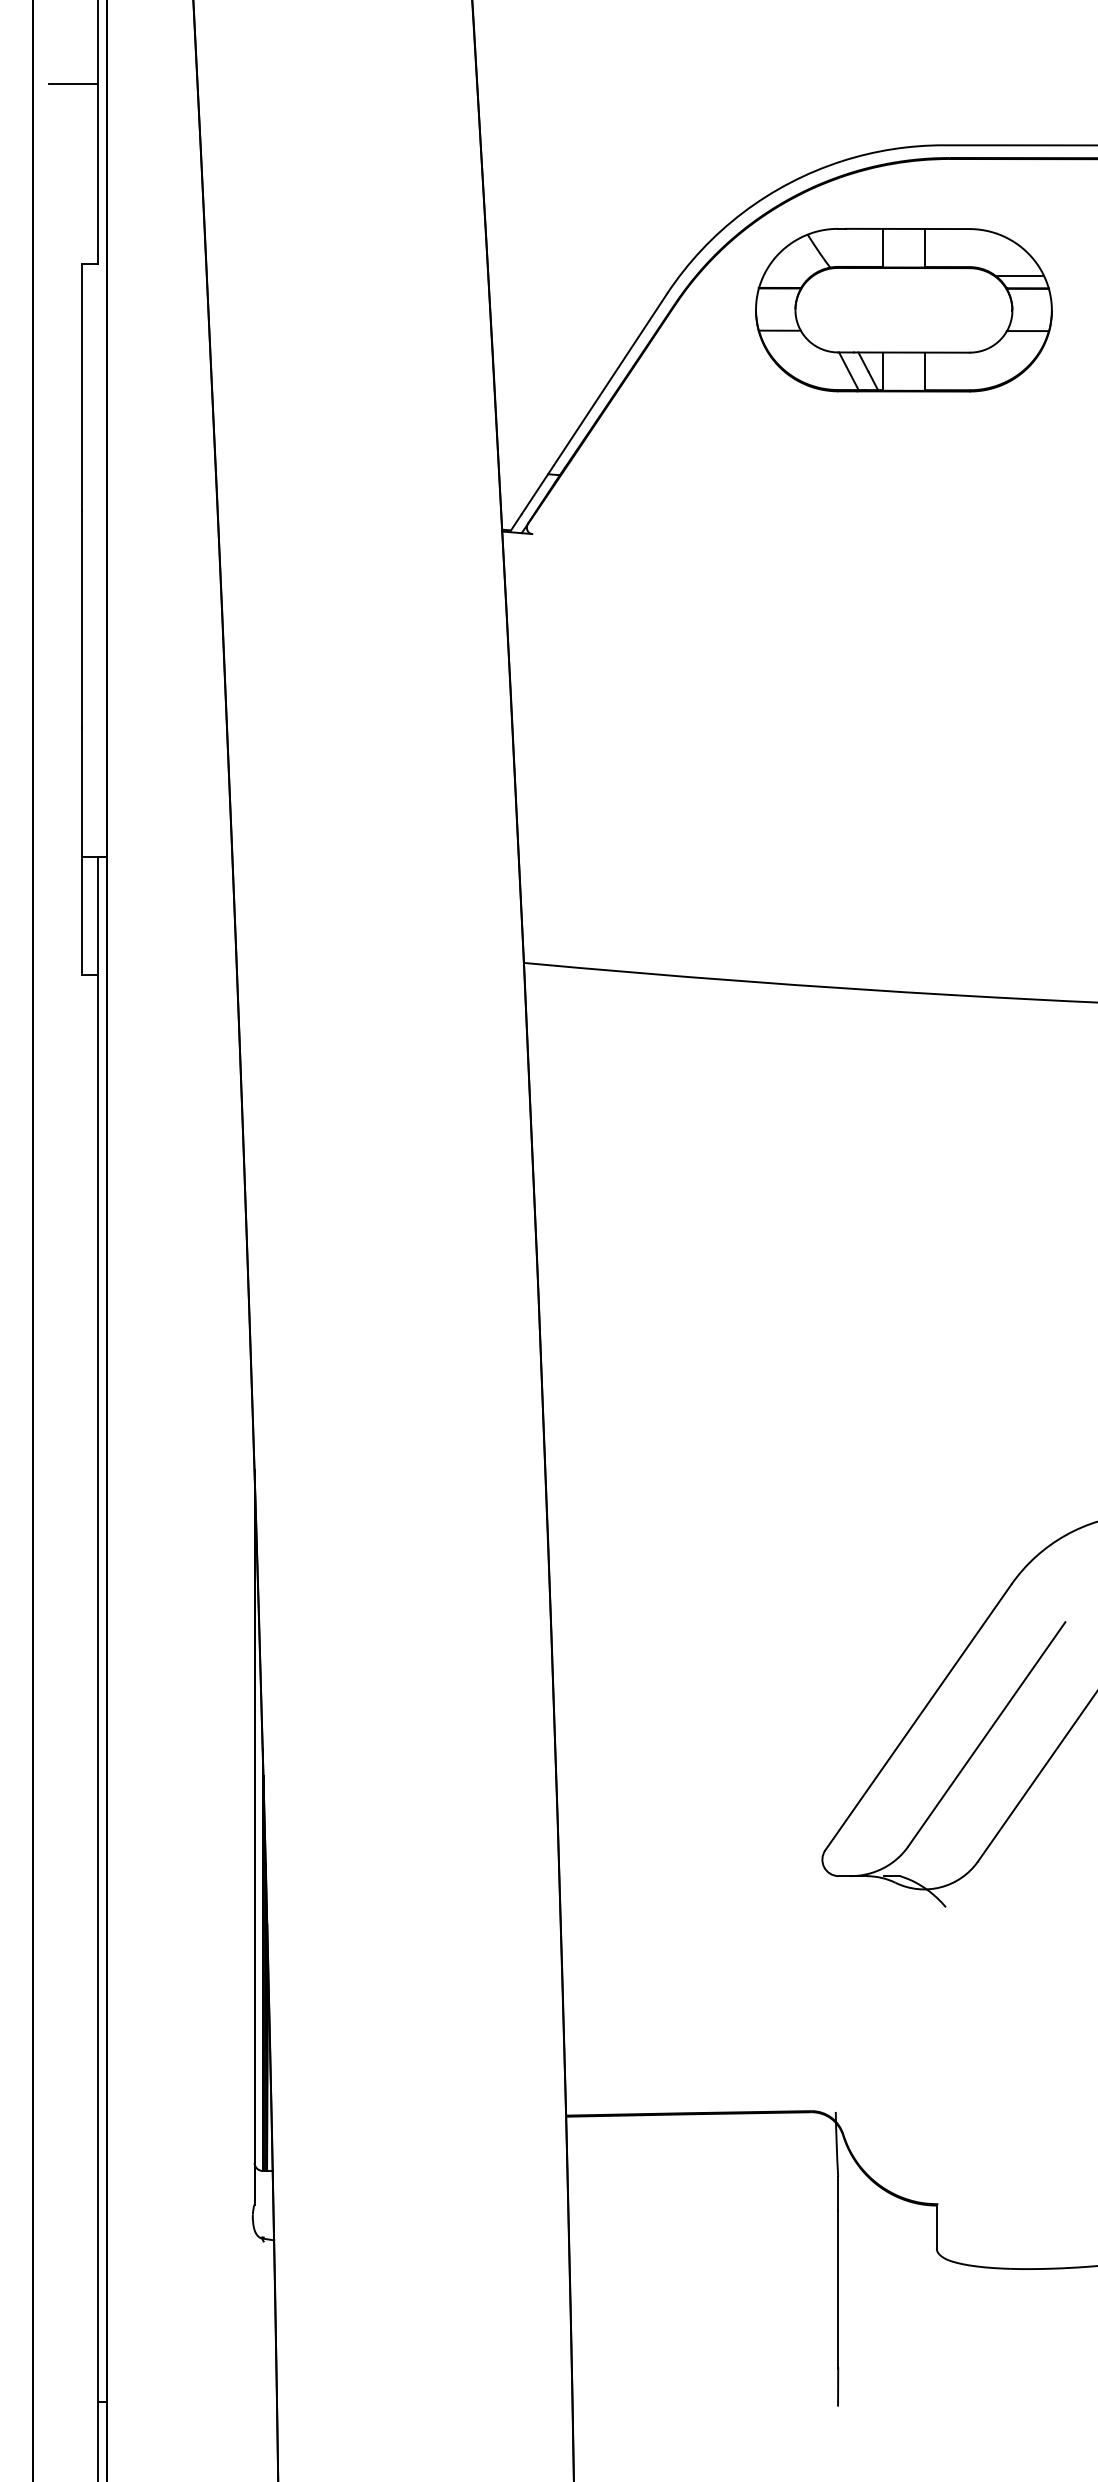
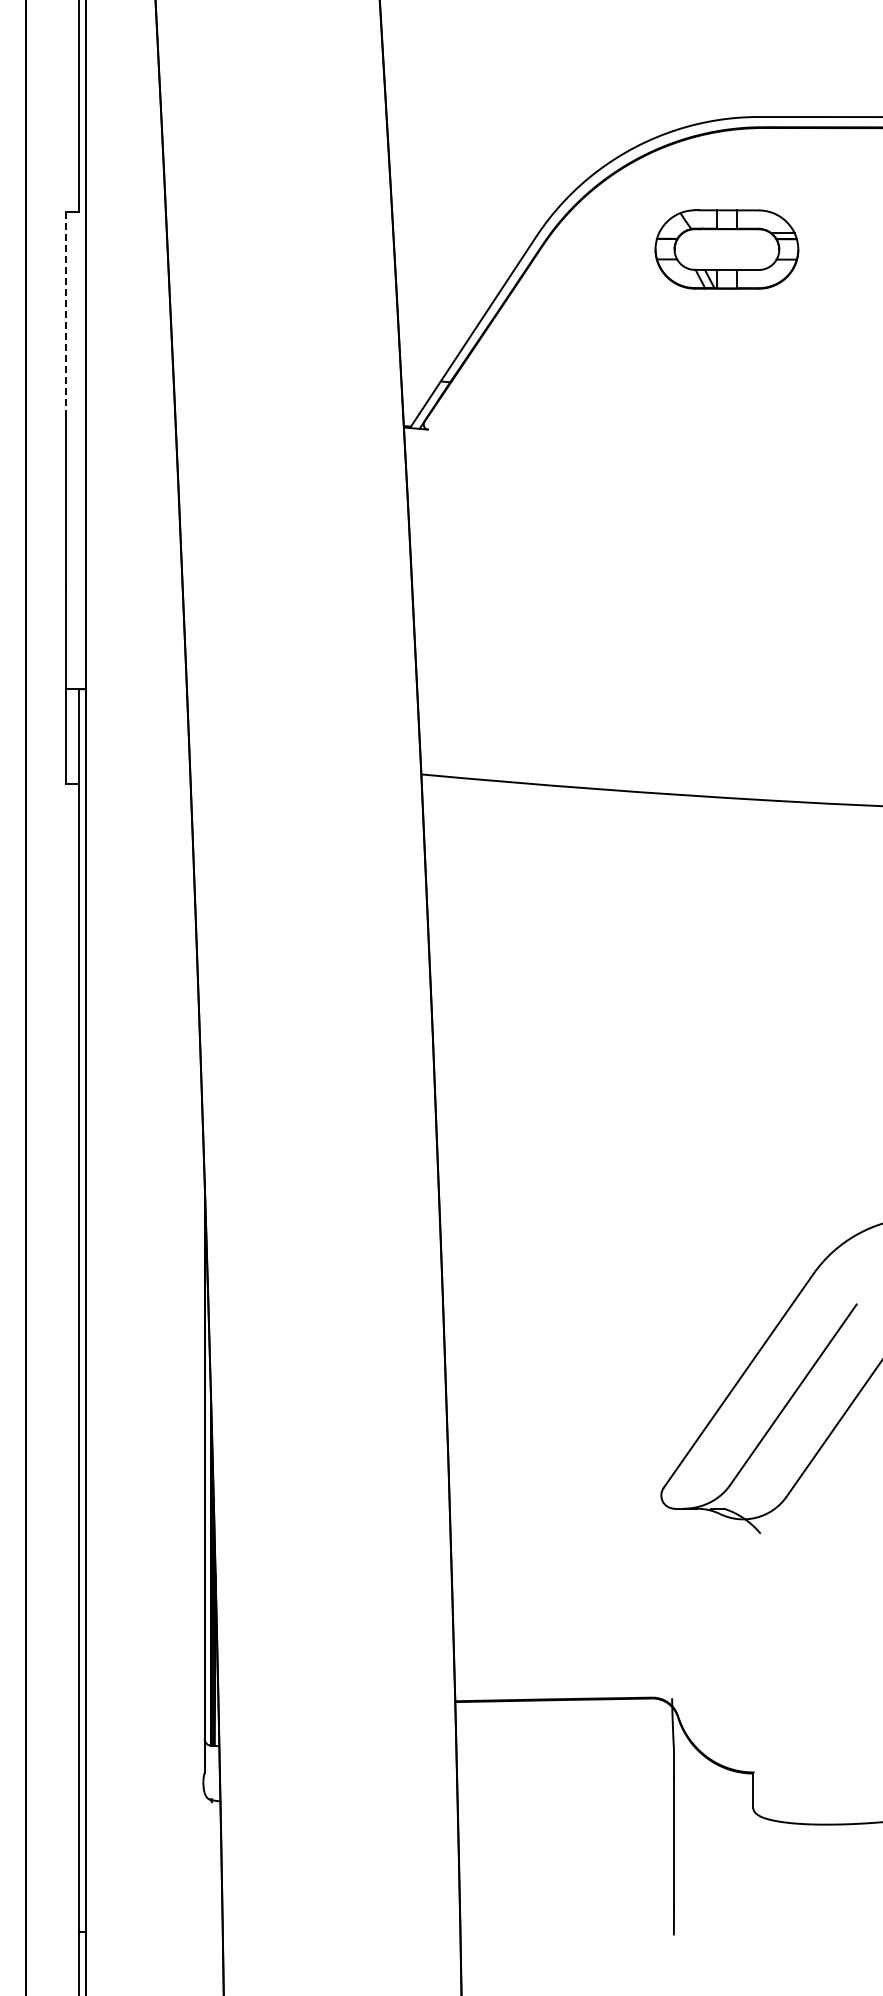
line: (73, 83) -> (59, 67), removed
part: (903, 310) -> (726, 249), size x0.6
line: (81, 388) -> (65, 312), solid -> dashed

